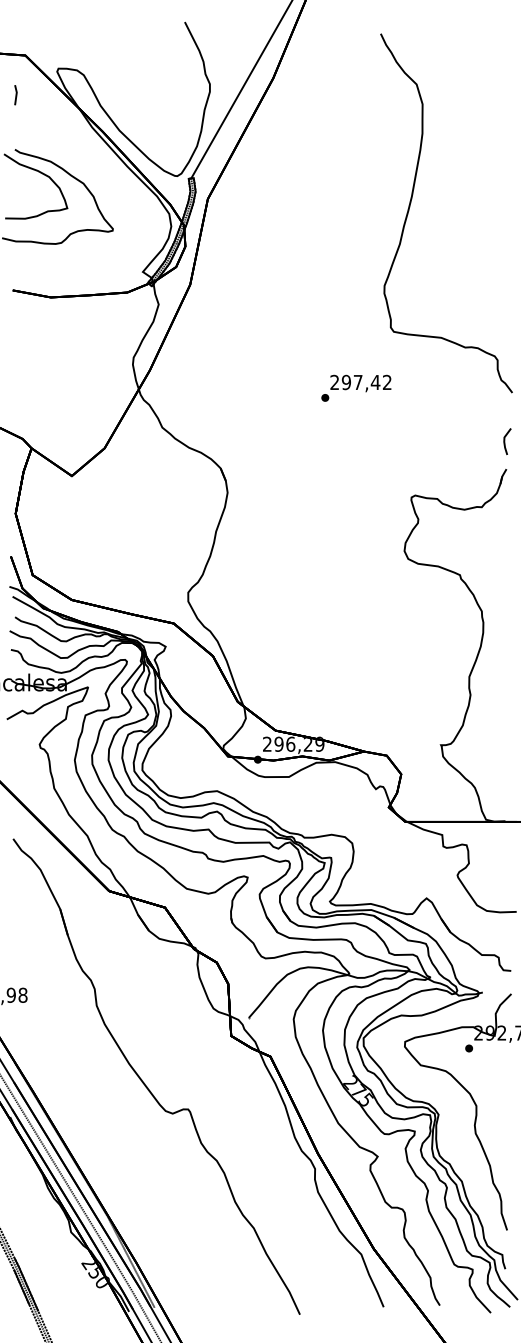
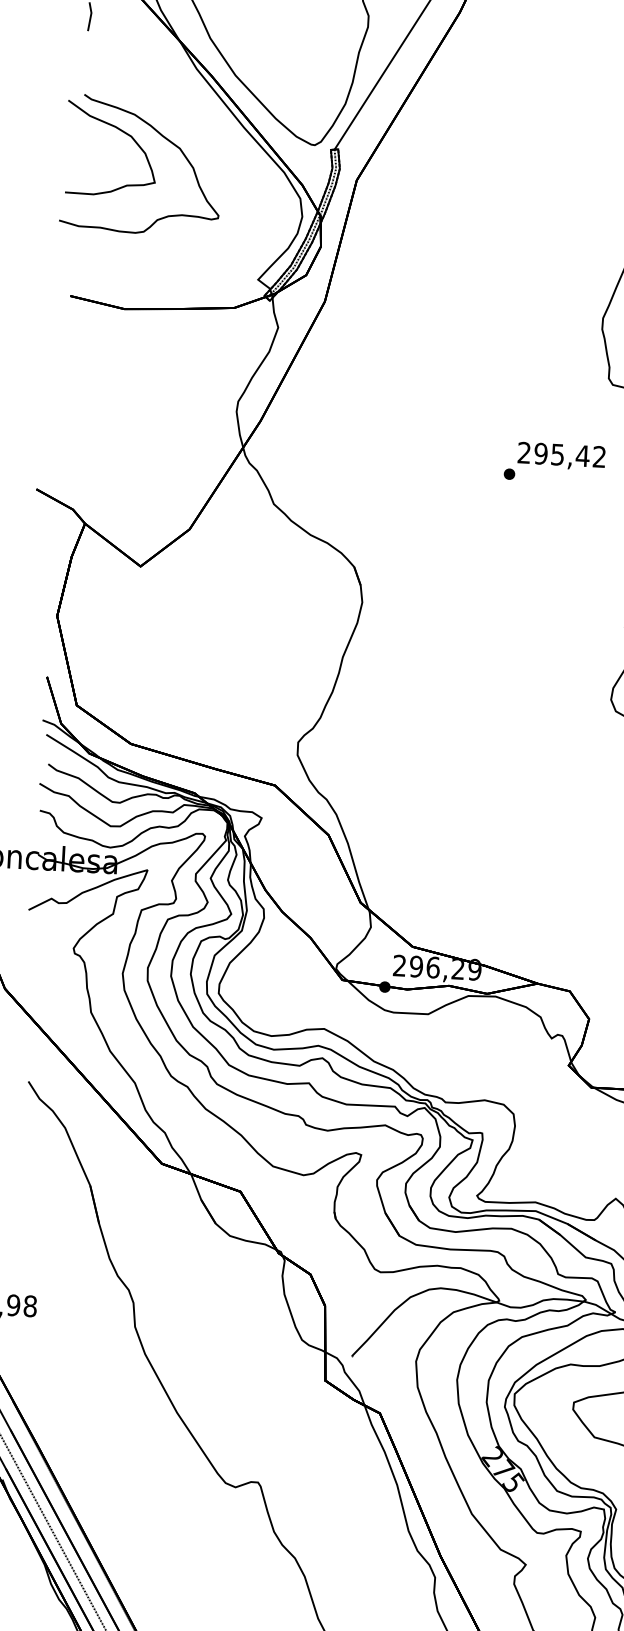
text: (357, 382) -> (556, 454), 297,42 -> 295,42

